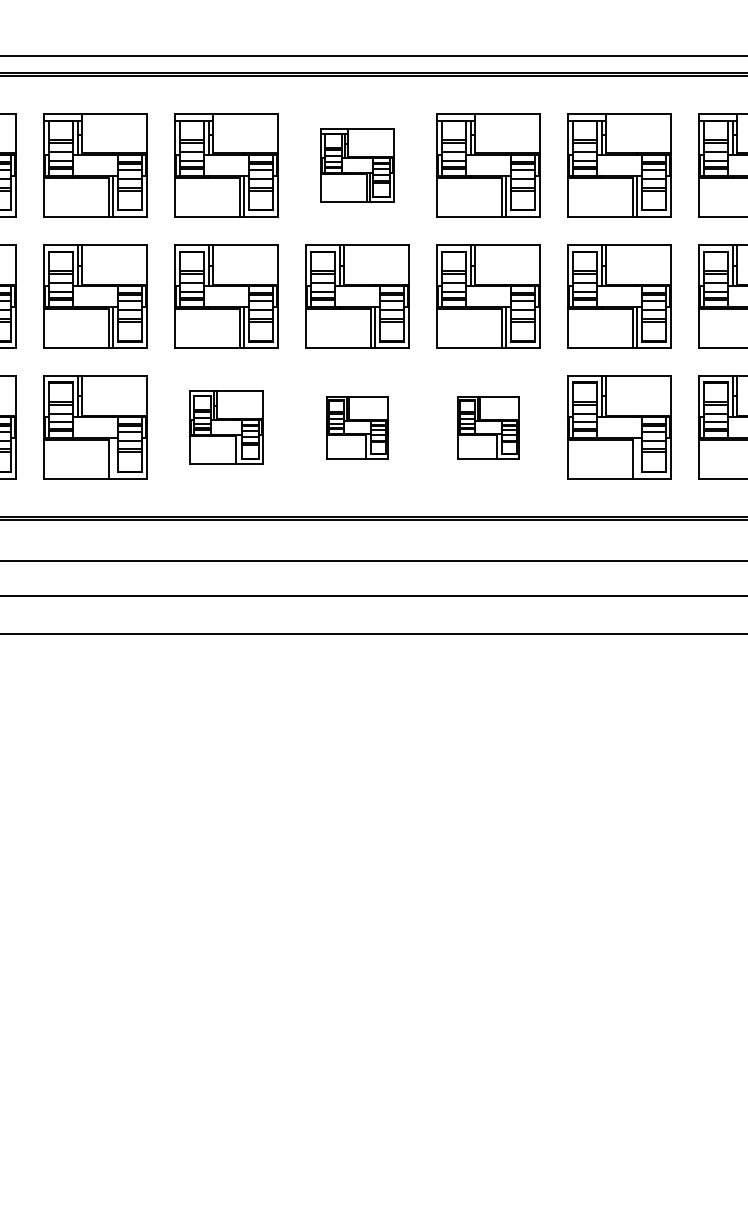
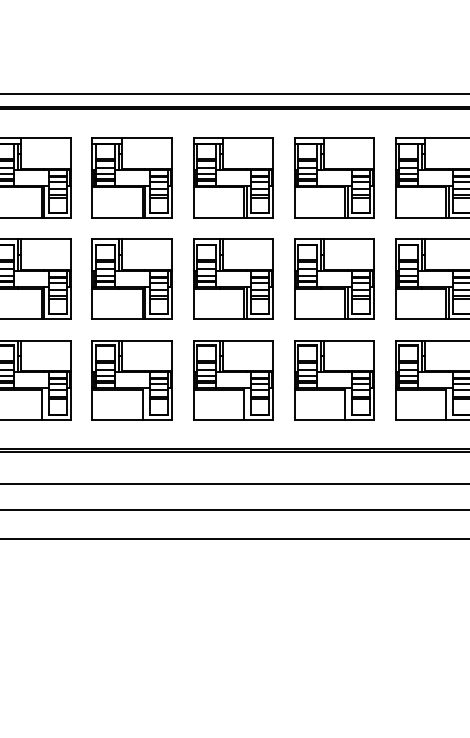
part: (357, 165) -> (233, 178), size x1.43
part: (226, 427) -> (132, 380), size x1.43
part: (357, 427) -> (233, 380), size x1.67
part: (488, 427) -> (334, 380), size x1.67

